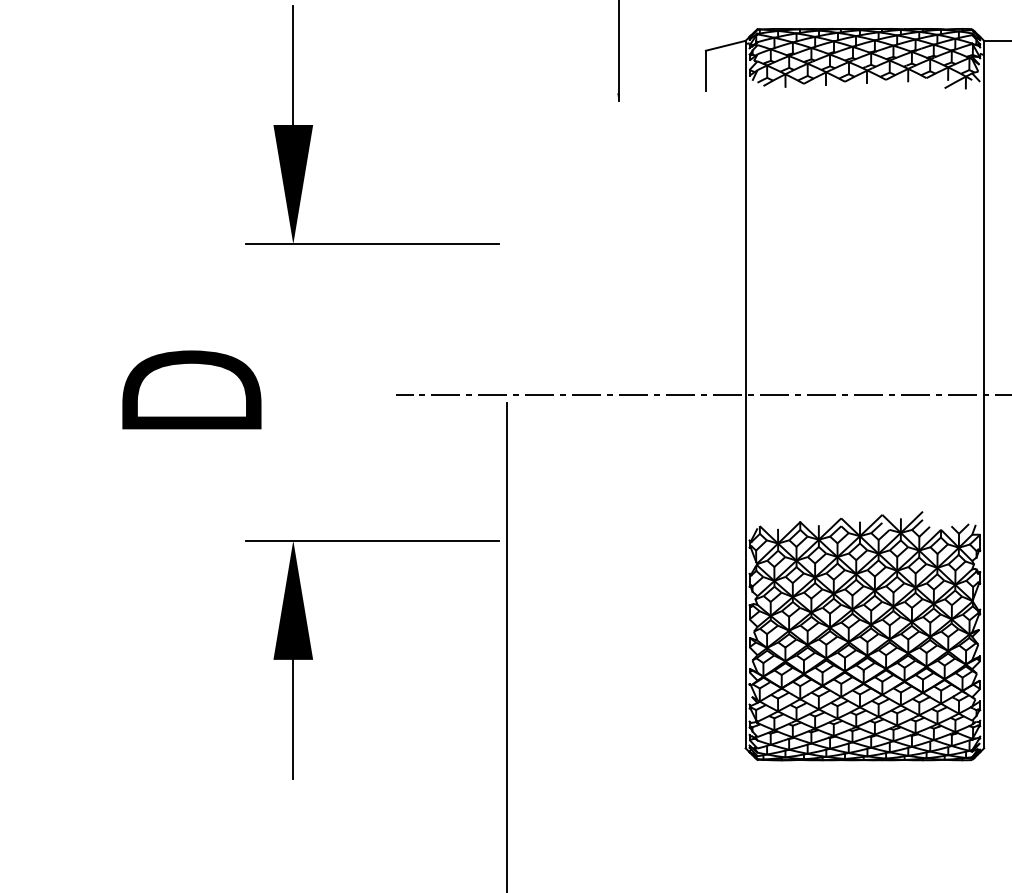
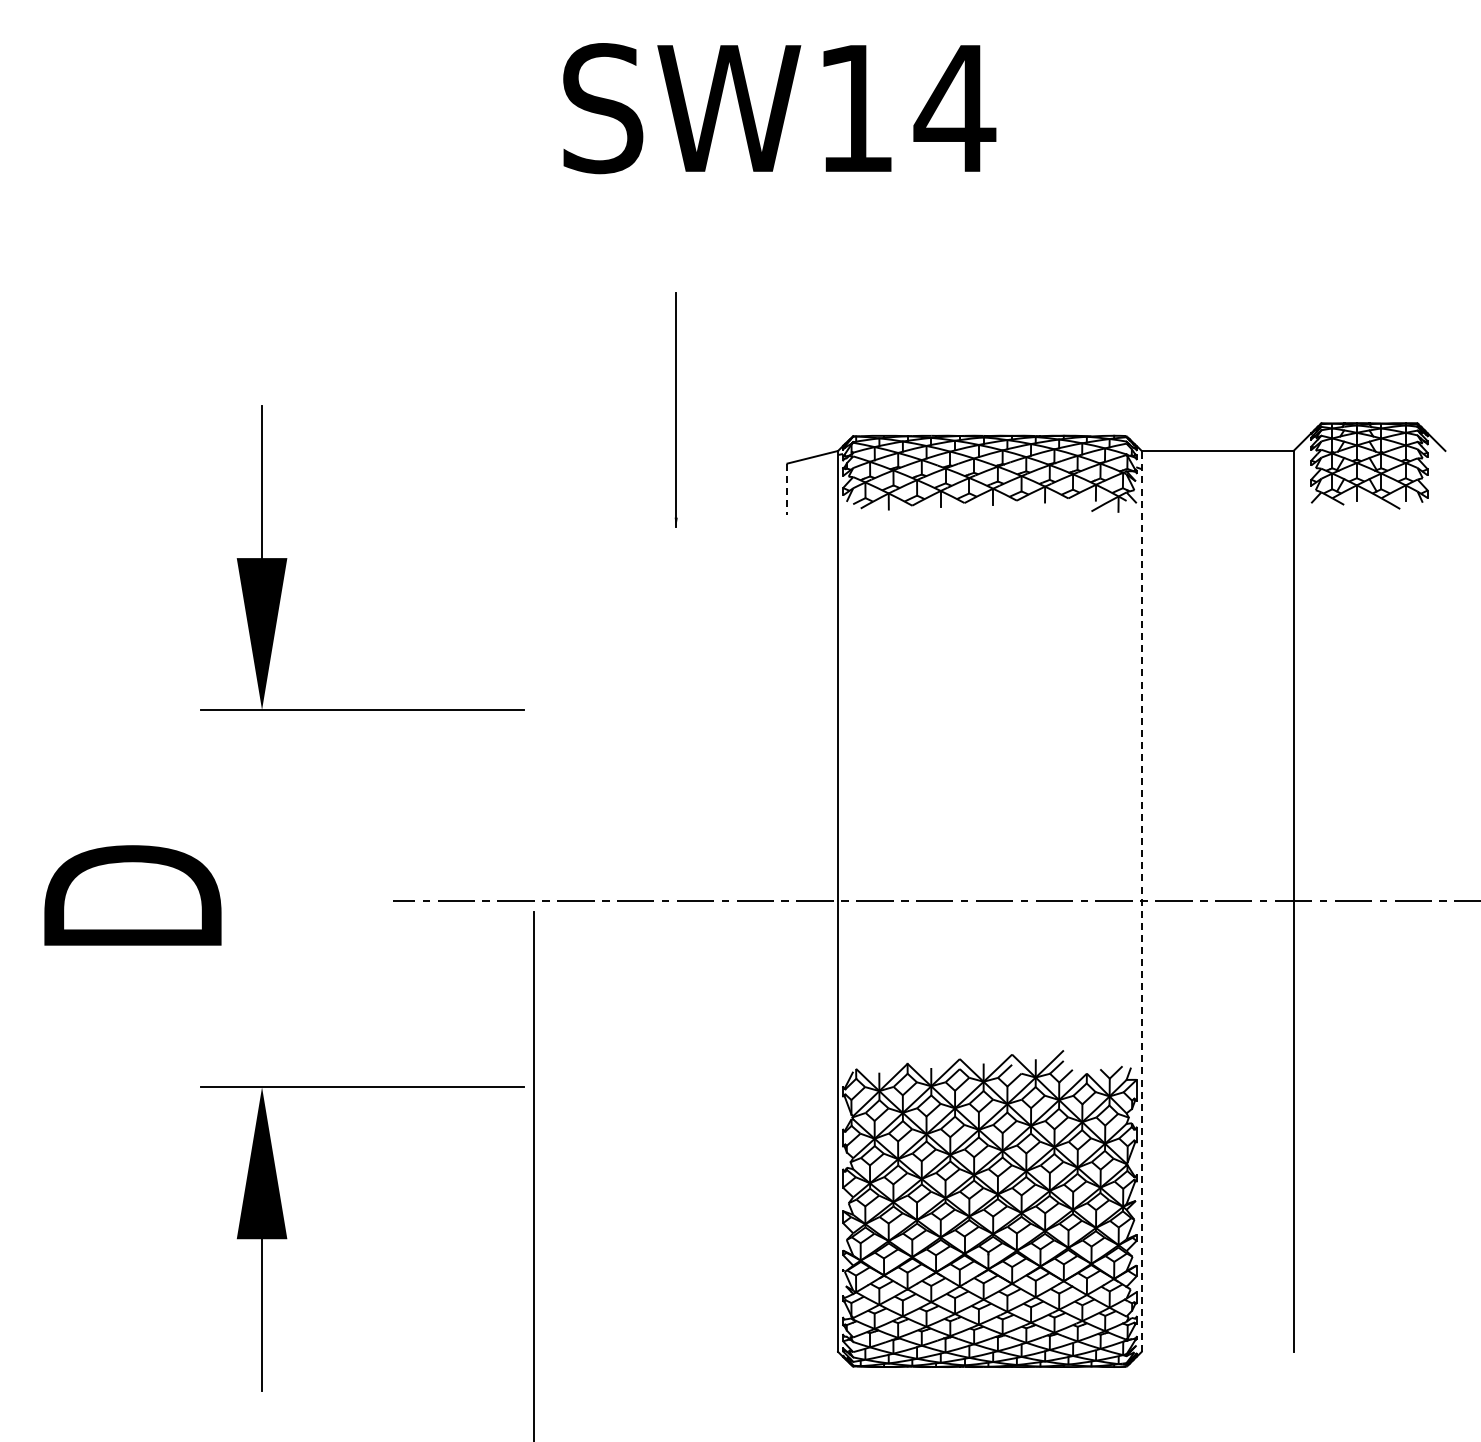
line: (705, 71) -> (787, 489), solid -> dashed
line: (983, 393) -> (1141, 900), solid -> dashed

